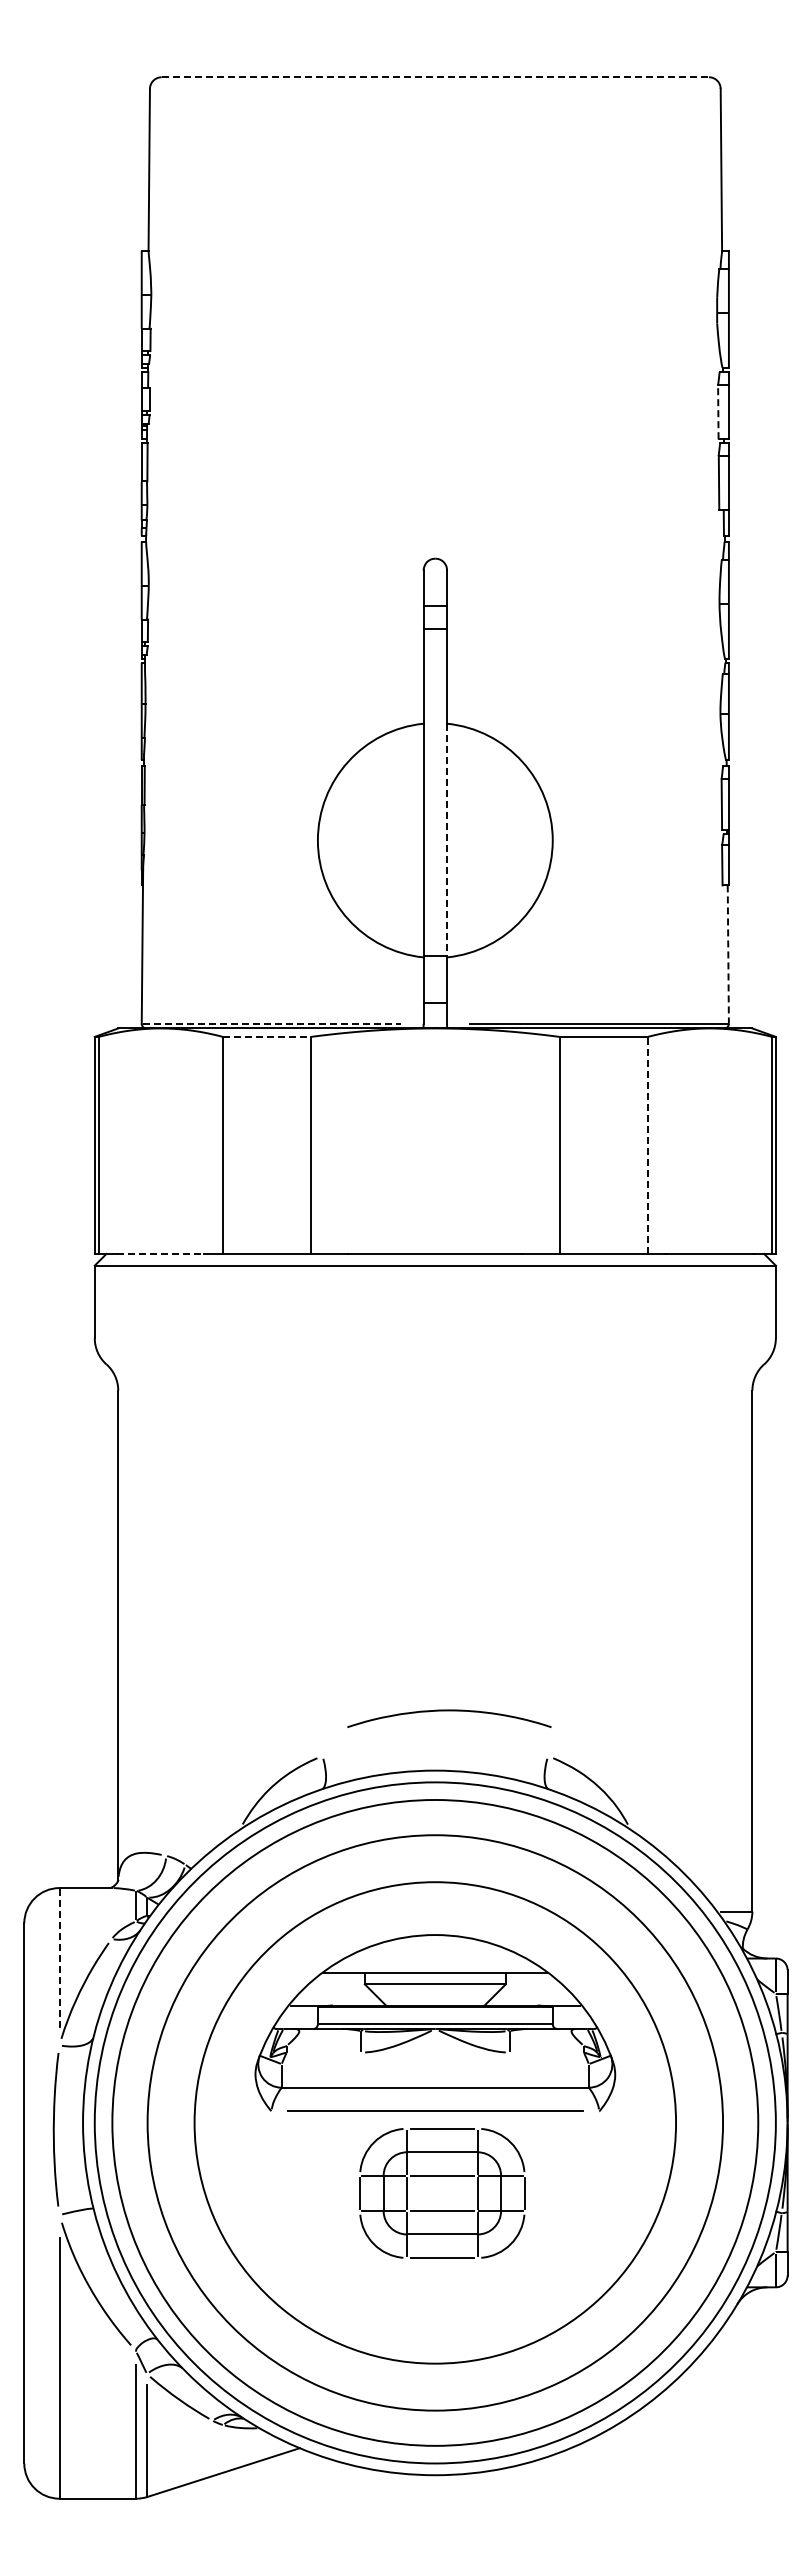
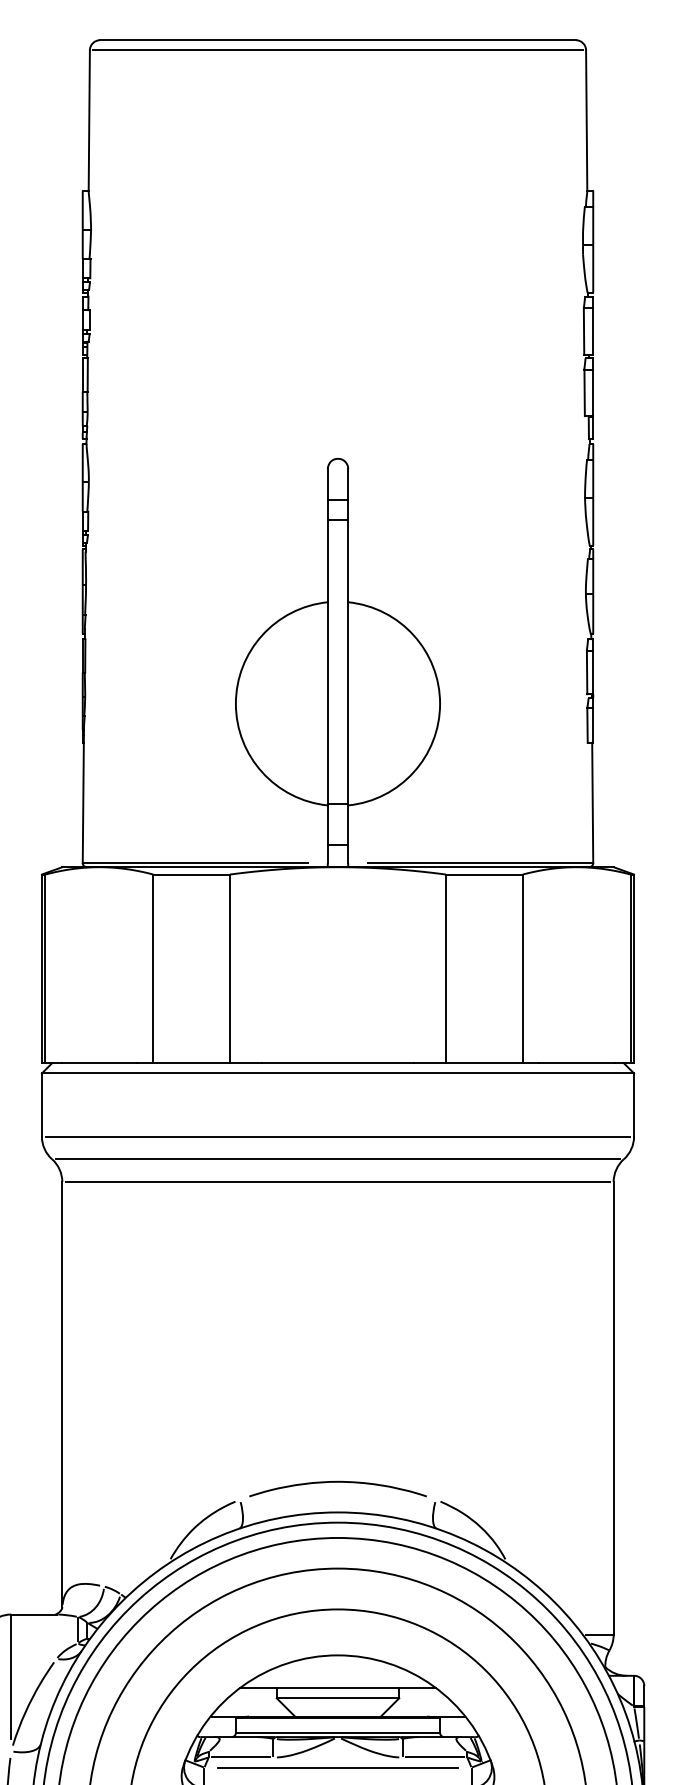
line: (435, 77) -> (338, 40), dashed -> solid
line: (435, 89) -> (338, 50), added
line: (718, 412) -> (584, 331), dashed -> solid
line: (447, 840) -> (348, 703), dashed -> solid
line: (728, 955) -> (592, 803), dashed -> solid
line: (272, 1023) -> (196, 862), dashed -> solid
line: (267, 1036) -> (192, 874), dashed -> solid
line: (647, 1145) -> (522, 968), dashed -> solid
line: (160, 1253) -> (99, 1062), dashed -> solid
line: (435, 1338) -> (338, 1136), added
line: (435, 1364) -> (338, 1159), added
line: (435, 1390) -> (338, 1181), added
curve: (449, 1711) -> (338, 1482), moved
line: (59, 1960) -> (11, 1677), dashed -> solid
line: (323, 2052) -> (240, 1757), added
line: (546, 2052) -> (434, 1757), added
line: (435, 2064) -> (338, 1767), added

